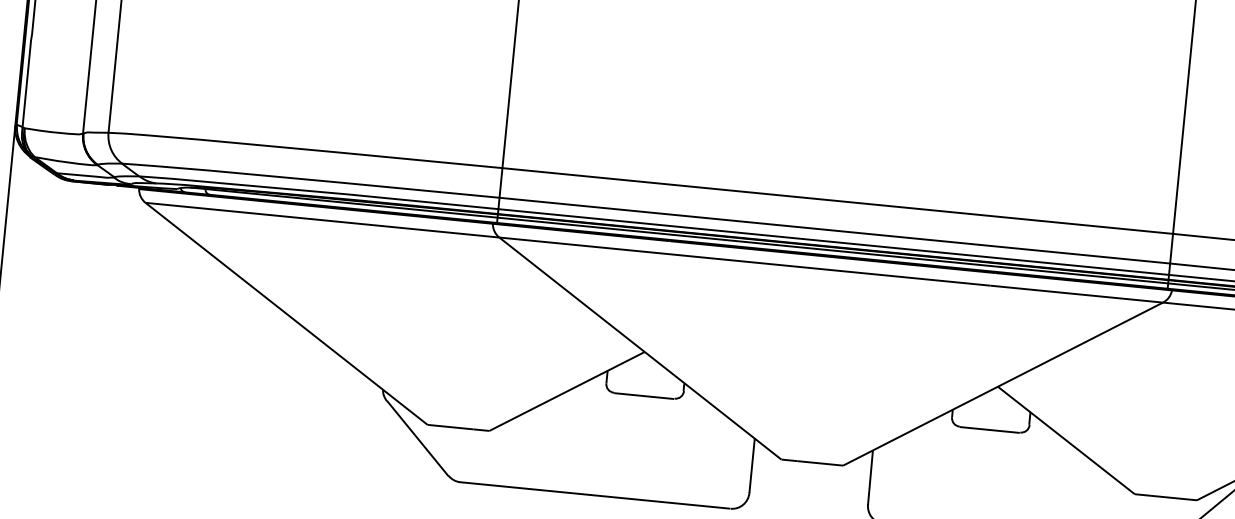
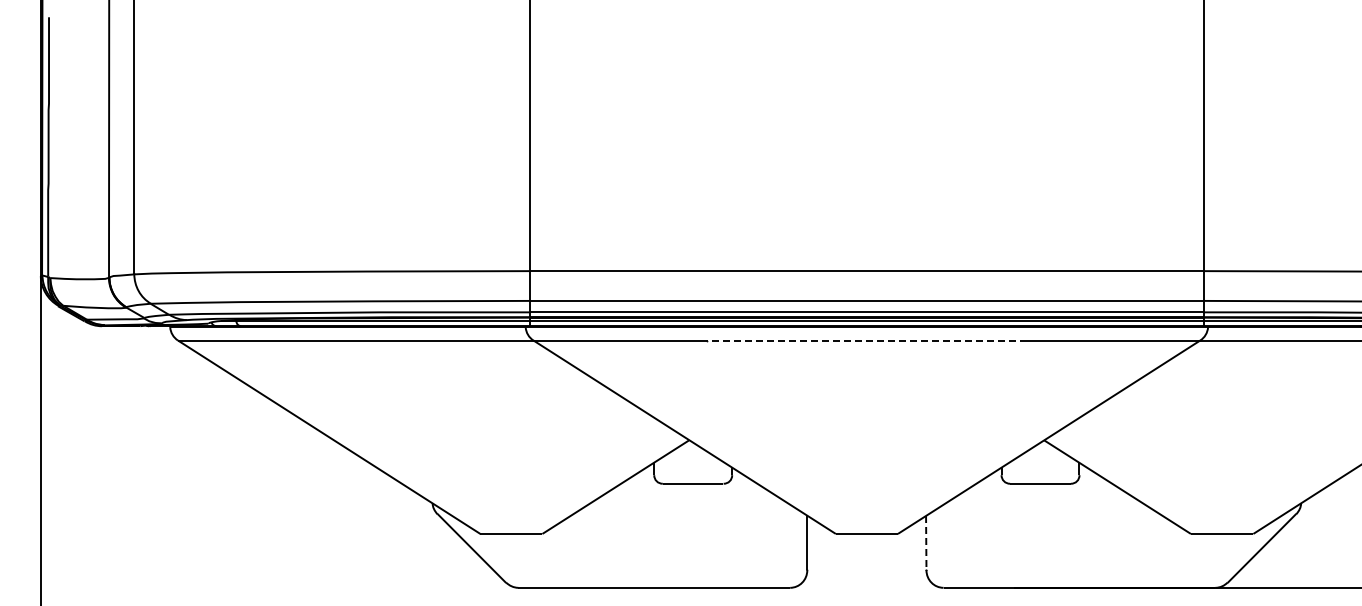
line: (829, 269) -> (865, 340), solid -> dashed
line: (870, 477) -> (926, 543), solid -> dashed

